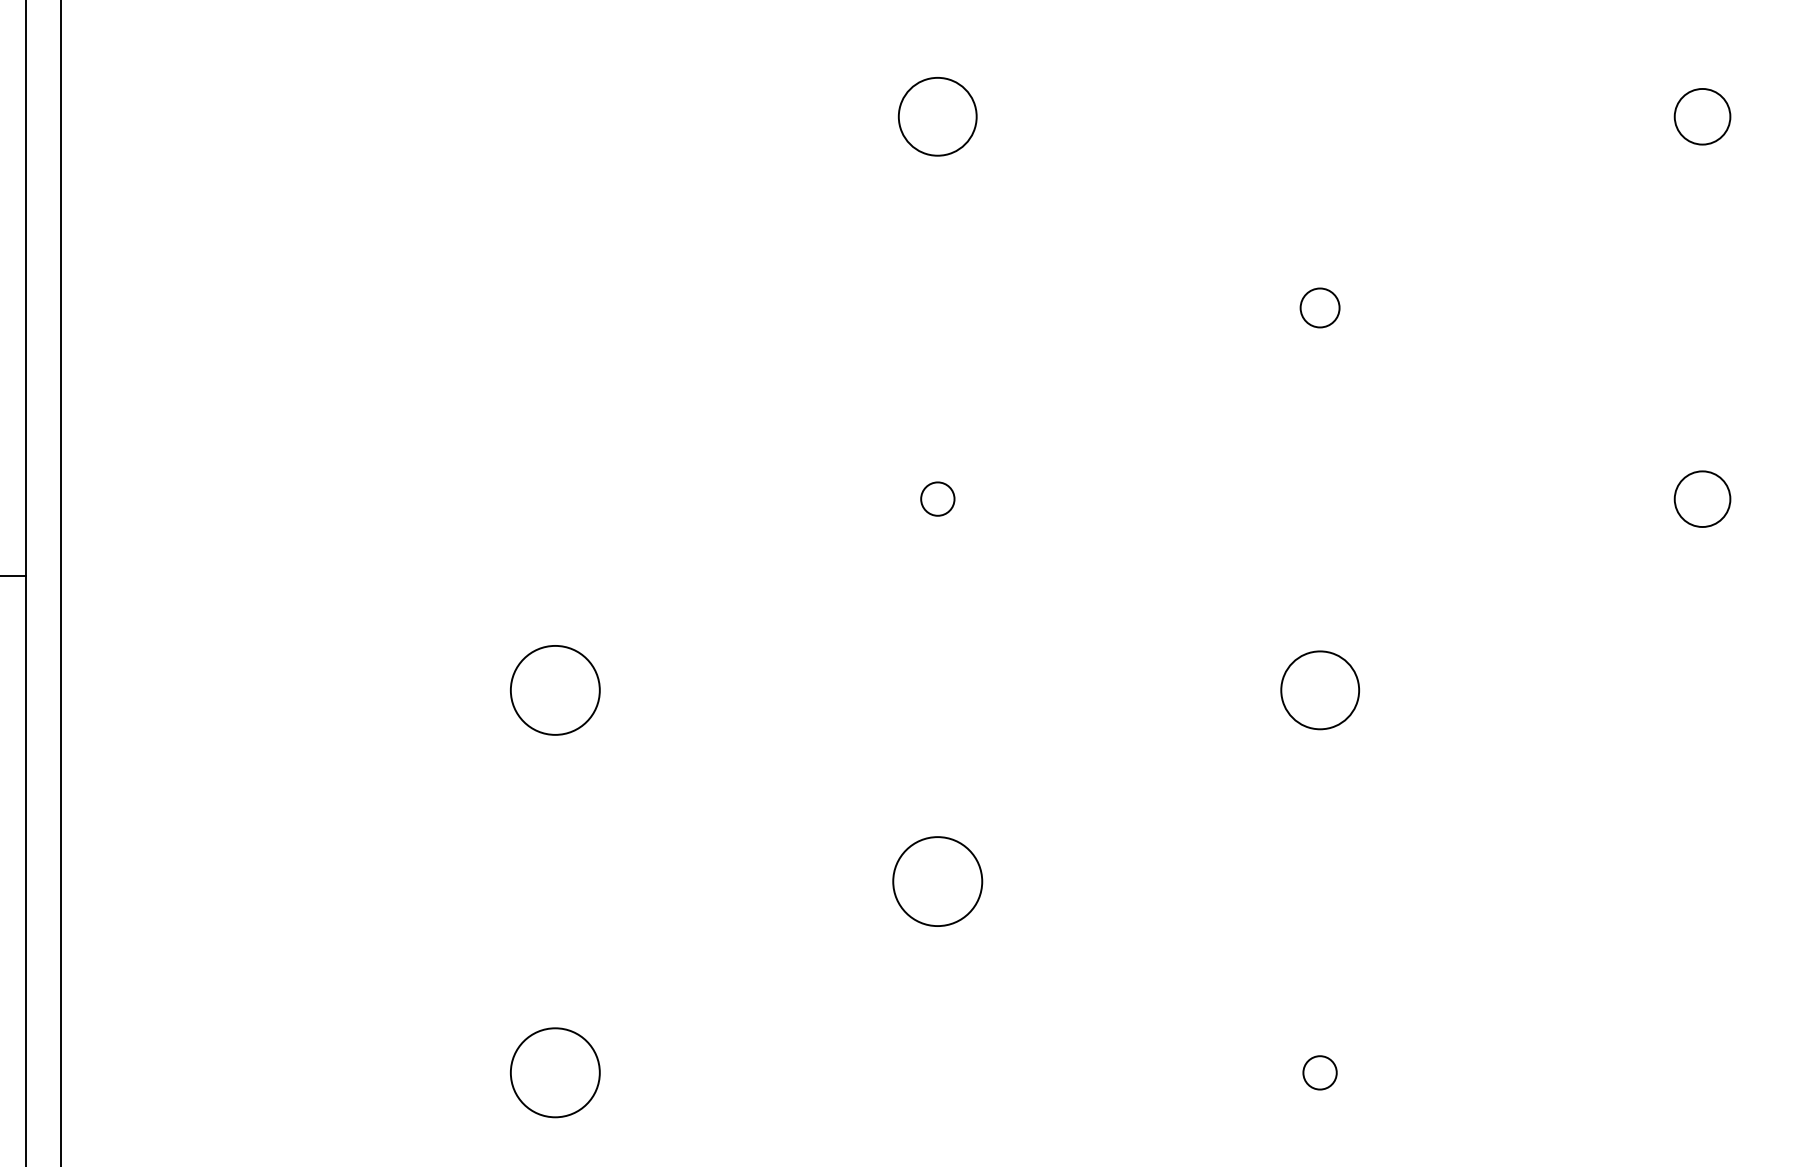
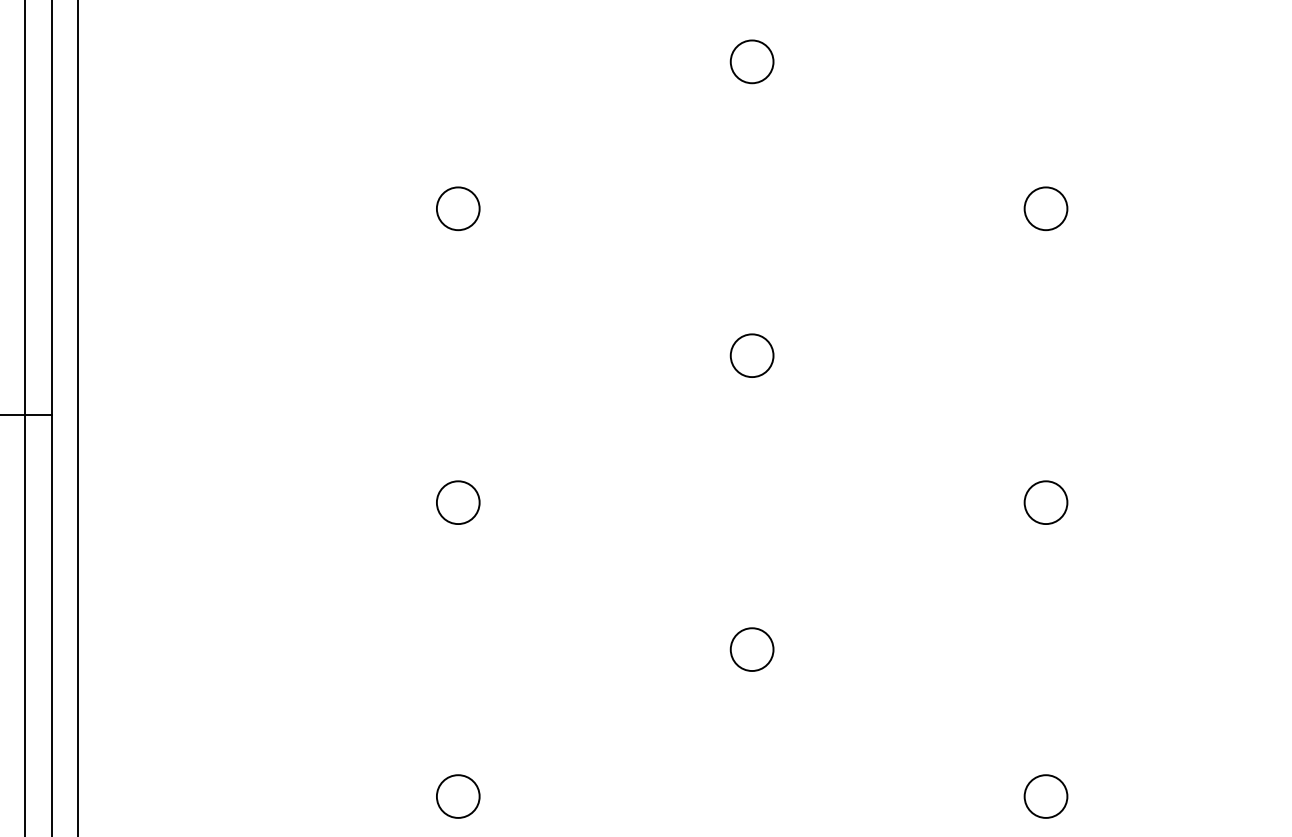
circle: (937, 116) -> (751, 61), size x0.71
circle: (554, 307) -> (457, 208), added
circle: (1319, 307) -> (1045, 208), size x1.43
circle: (937, 498) -> (751, 355), size x1.67
circle: (555, 690) -> (458, 502), size x0.62
circle: (1319, 690) -> (1045, 502), size x0.71
circle: (937, 881) -> (751, 649), size x0.62
circle: (555, 1072) -> (458, 796), size x0.62
circle: (1319, 1072) -> (1045, 796), size x1.67

